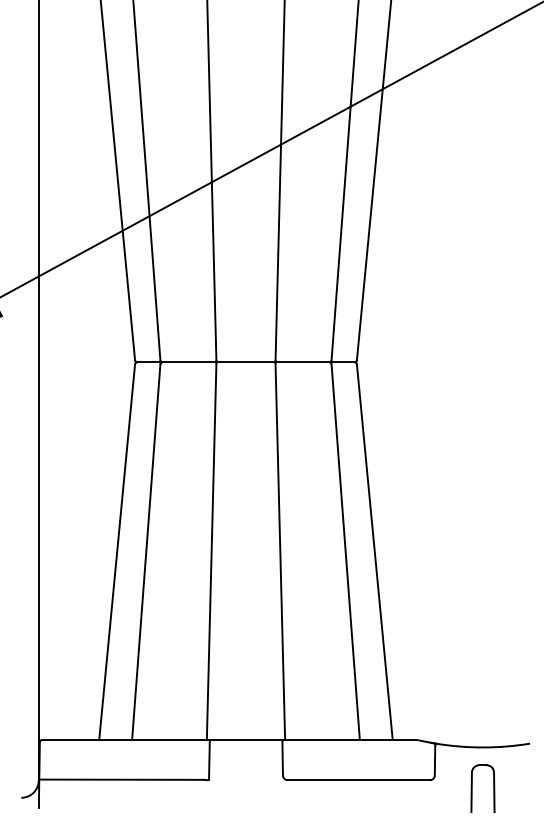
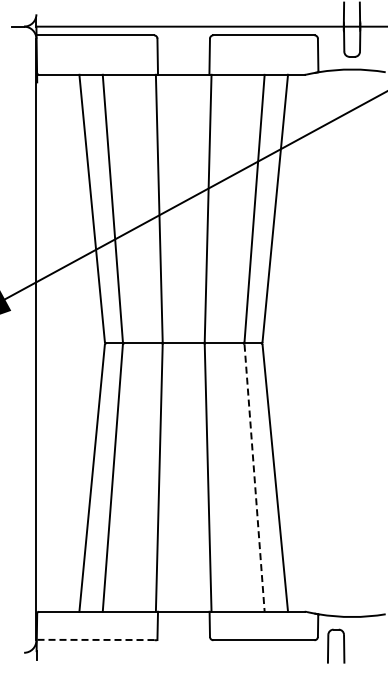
line: (345, 552) -> (254, 478), solid -> dashed
line: (121, 779) -> (95, 639), solid -> dashed
part: (473, 787) -> (329, 645), moved

